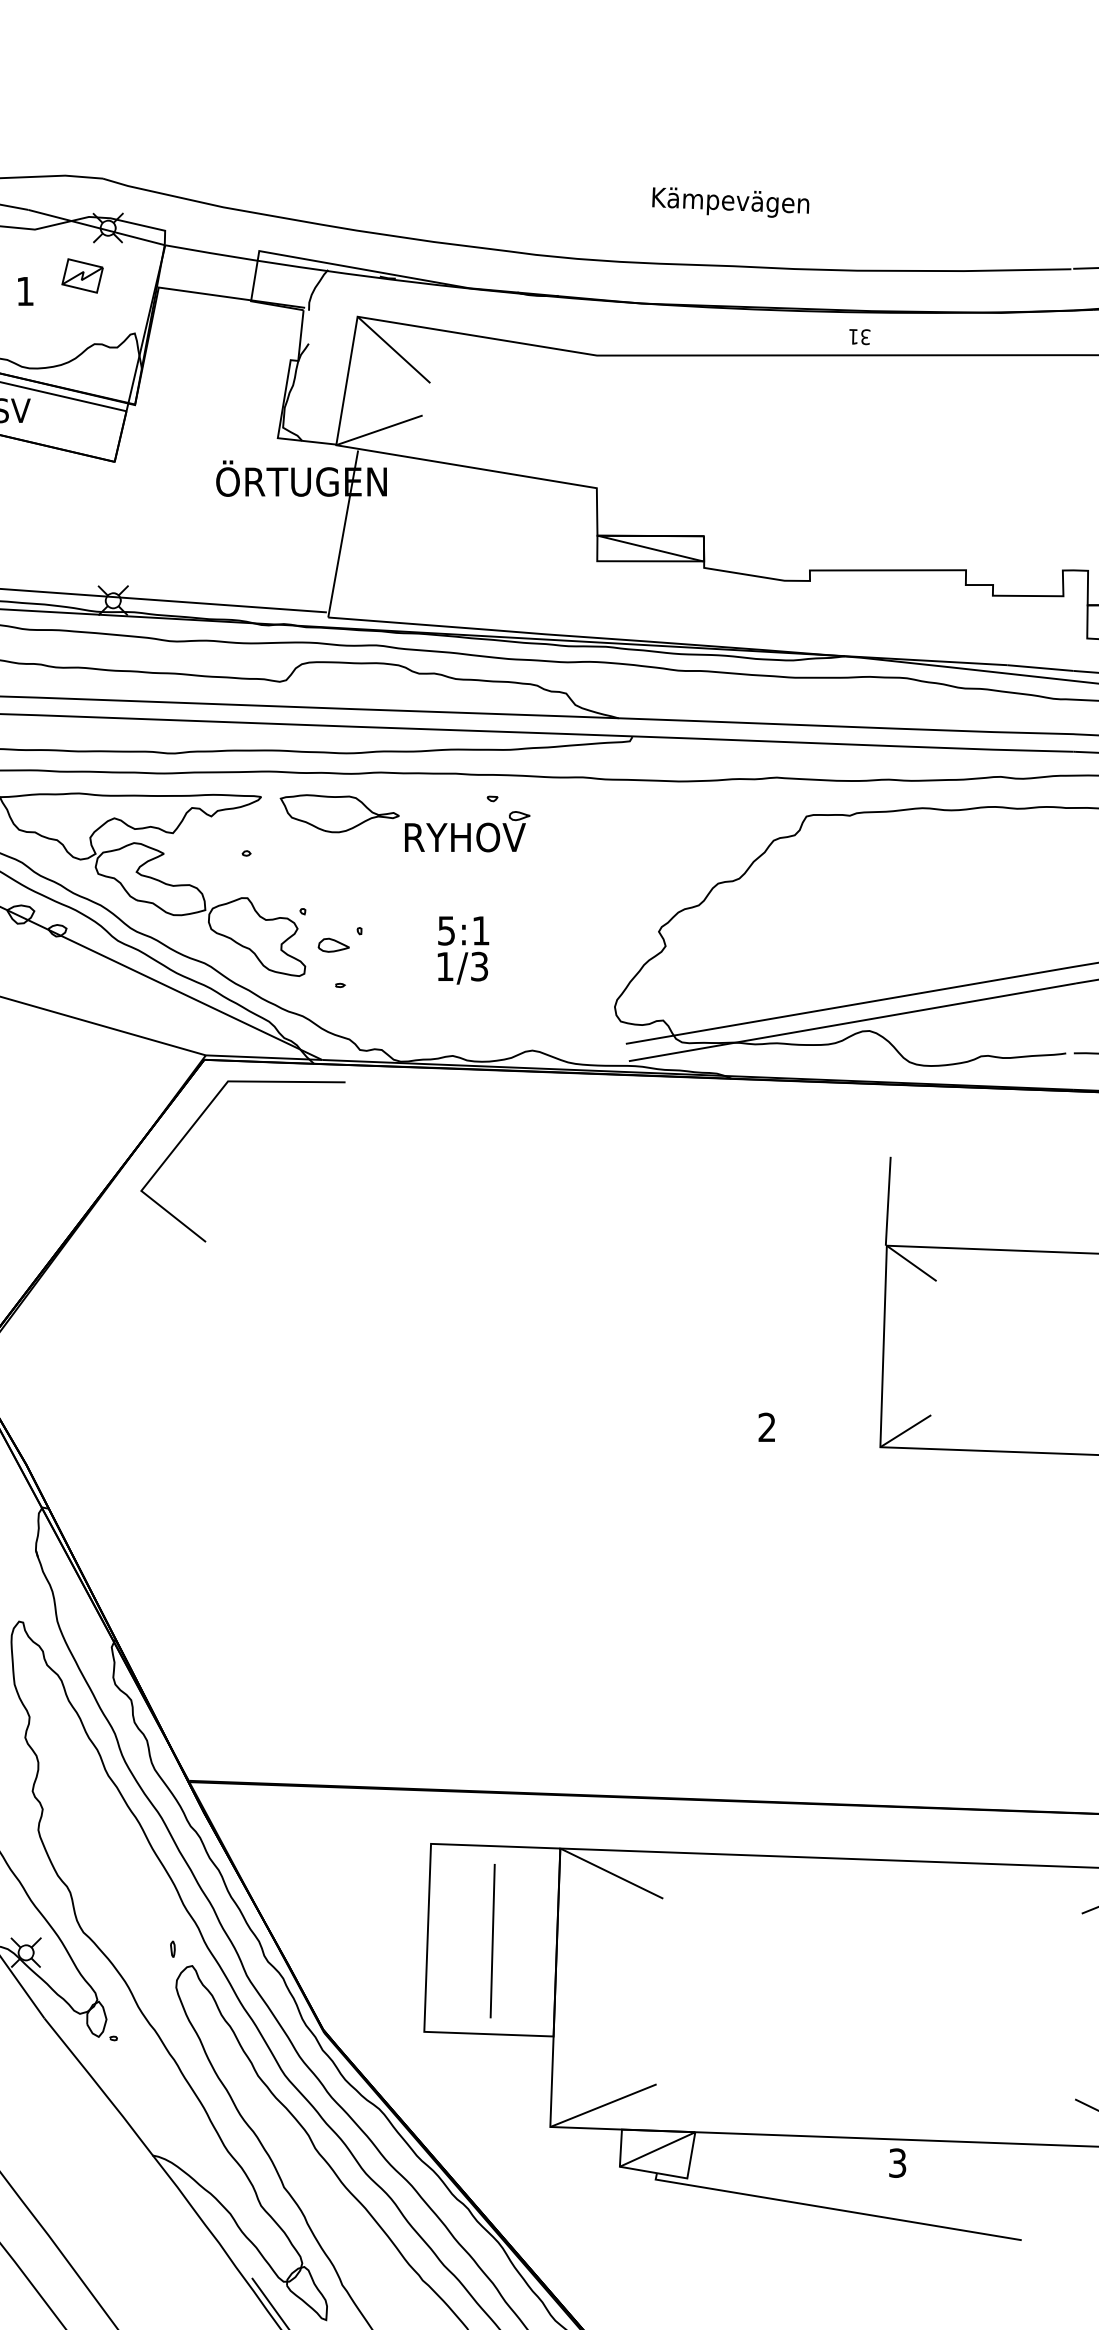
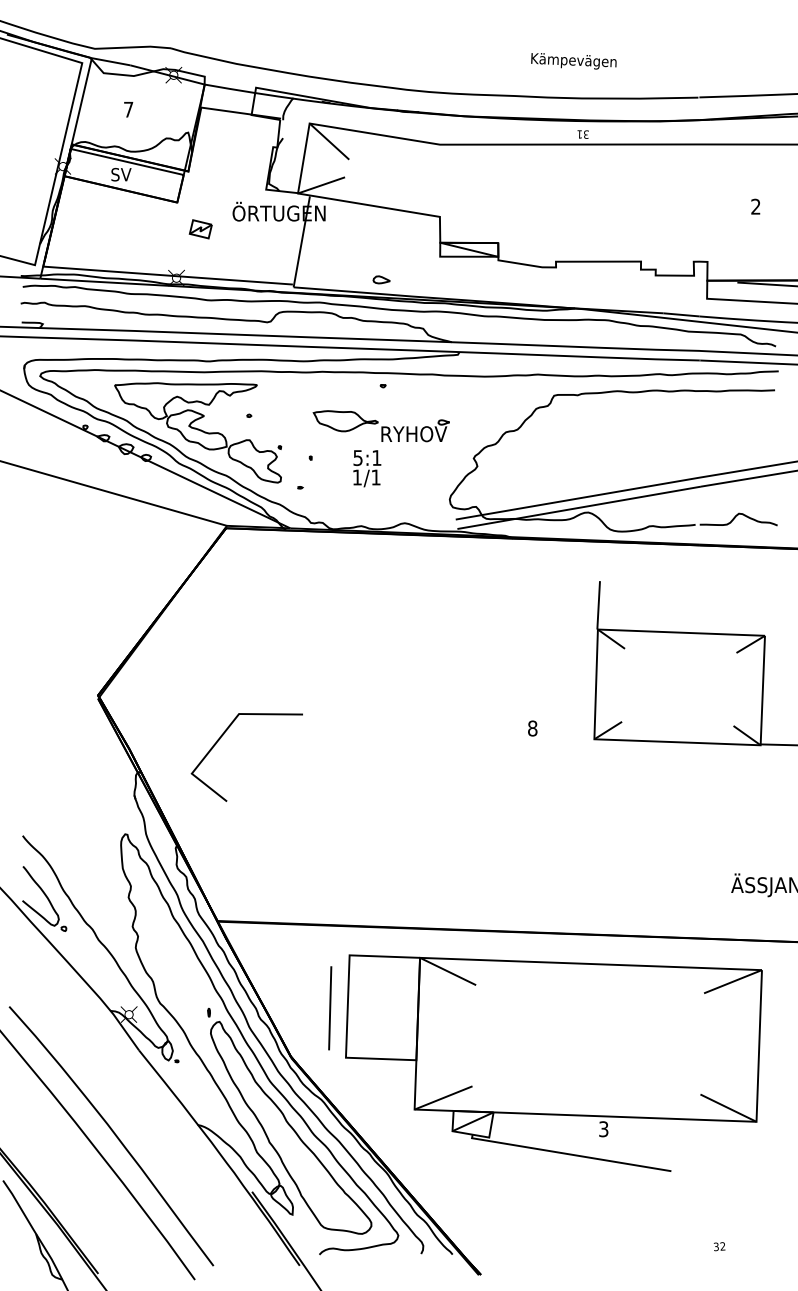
text: (730, 202) -> (573, 61), moved
part: (81, 276) -> (200, 229), moved
text: (25, 291) -> (128, 109), 1 -> 7
part: (403, 823) -> (380, 426), moved
part: (333, 944) -> (381, 279), moved
text: (478, 966) -> (375, 477), 1/3 -> 1/1
line: (193, 1128) -> (220, 739), moved
text: (766, 1427) -> (532, 728), 2 -> 8
line: (493, 1941) -> (330, 1008), moved

